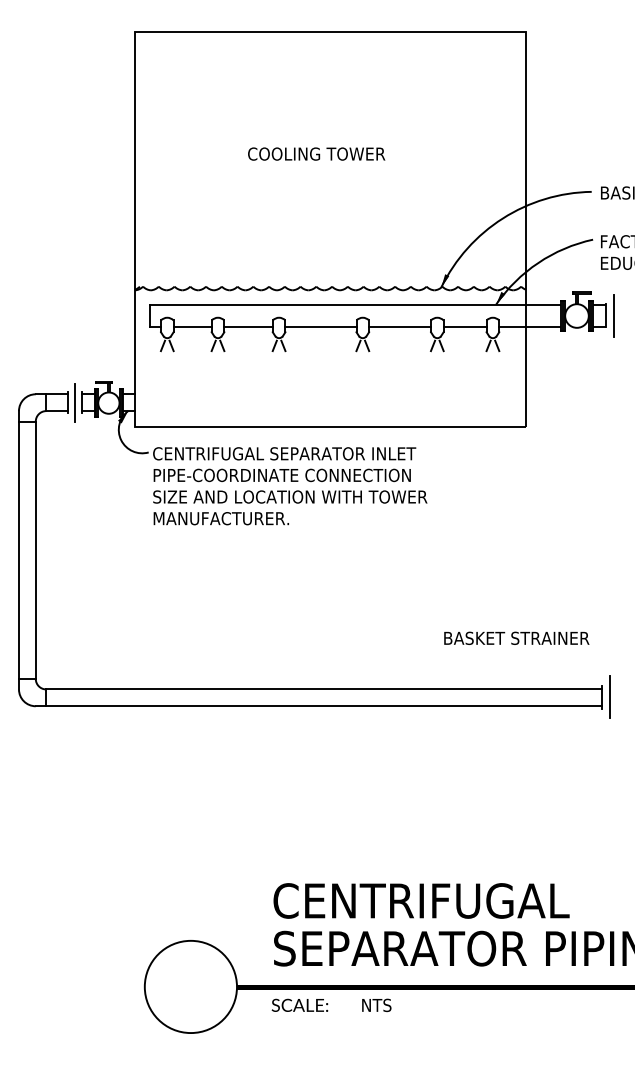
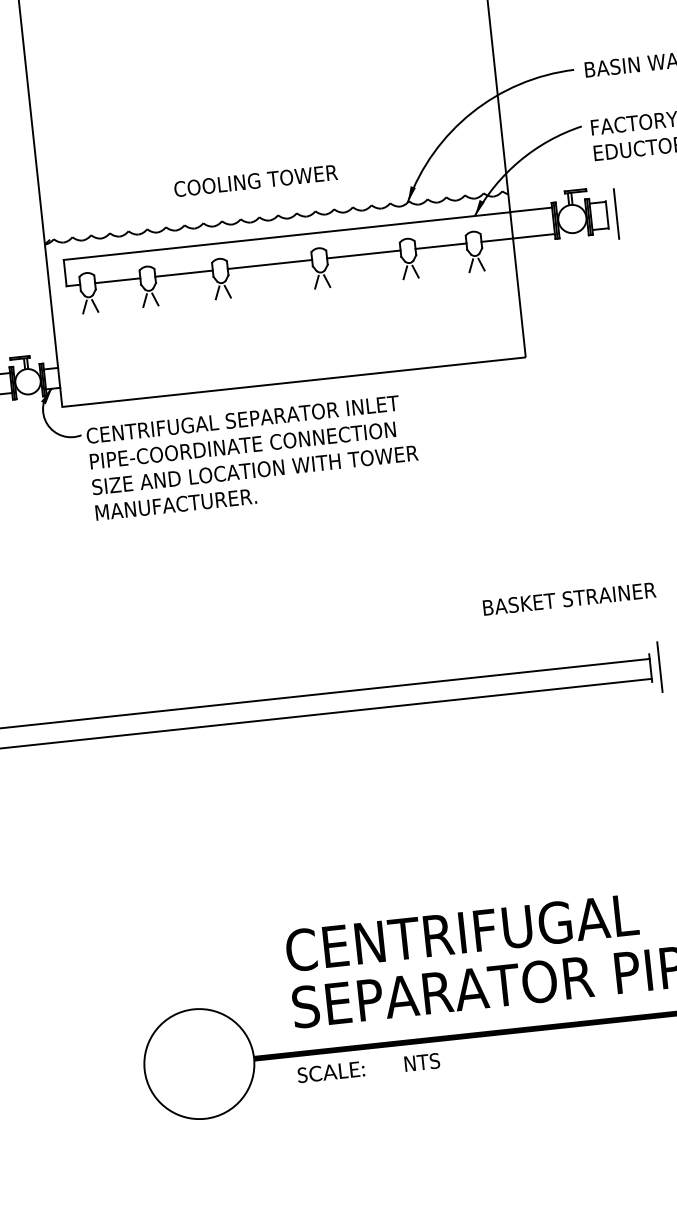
text: (316, 153) -> (255, 180), moved
text: (516, 637) -> (569, 598), moved

